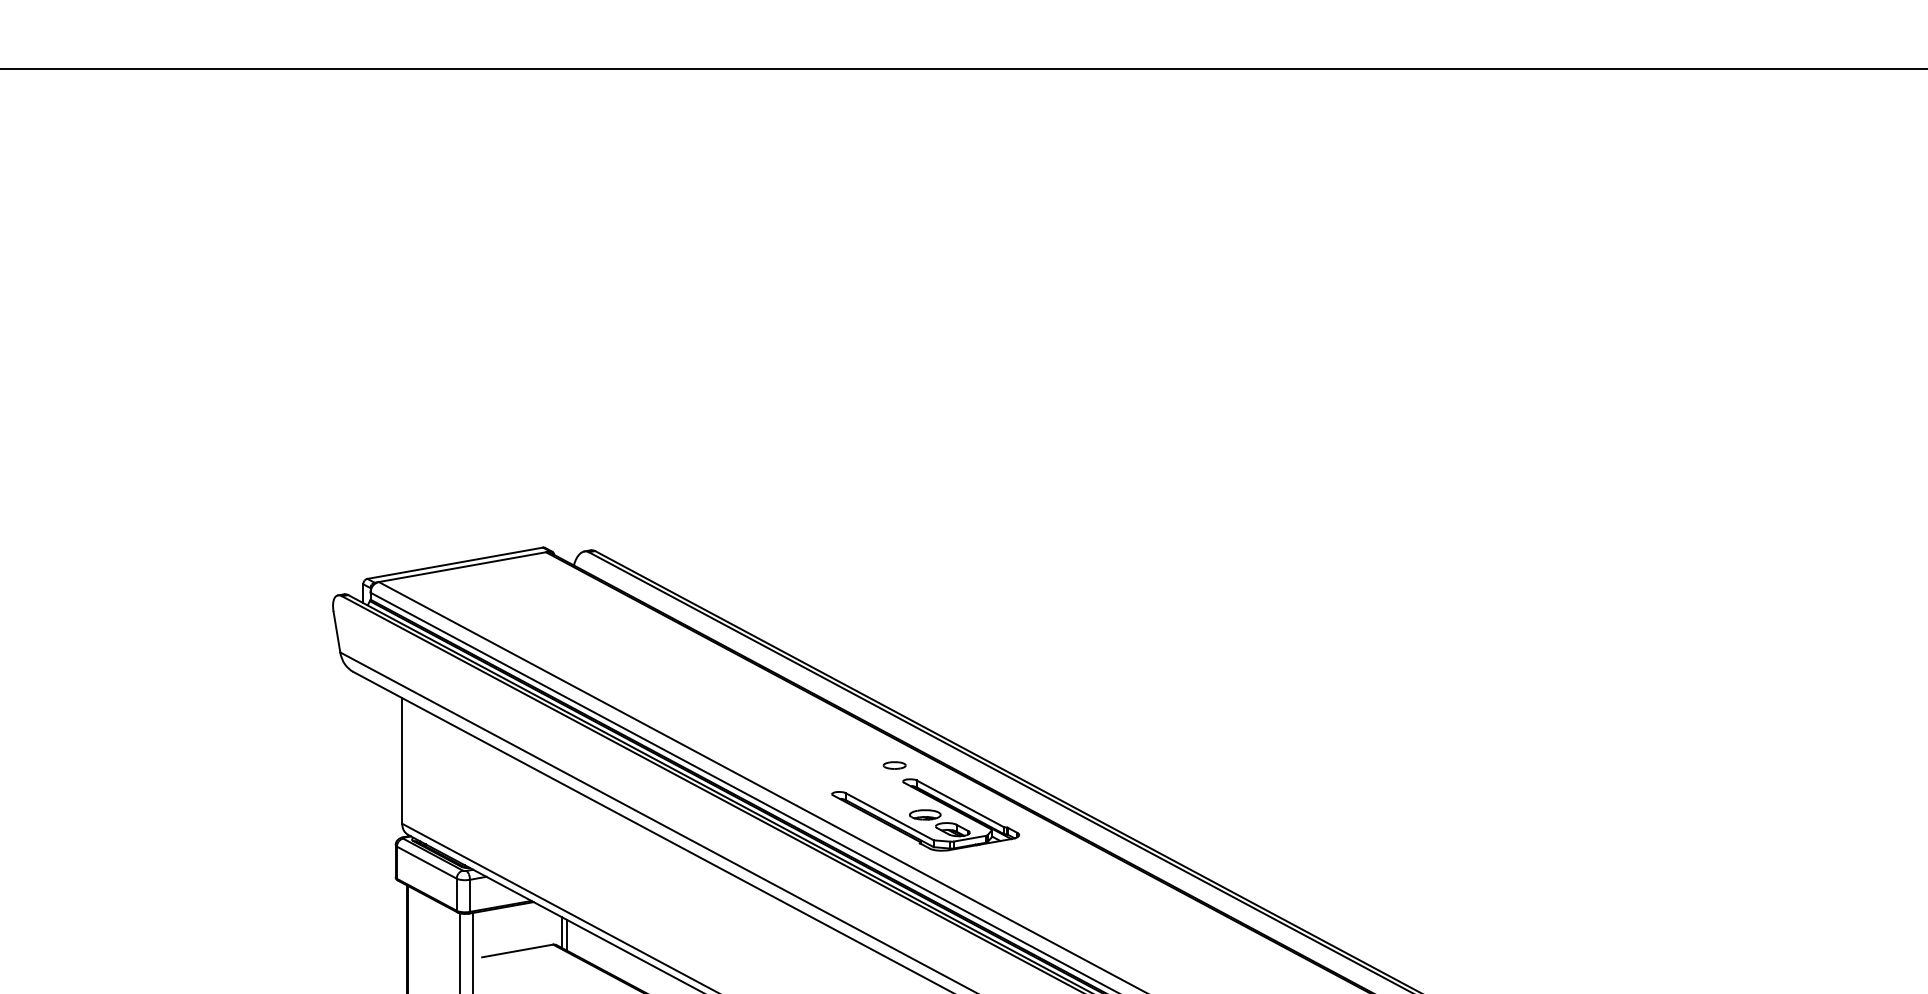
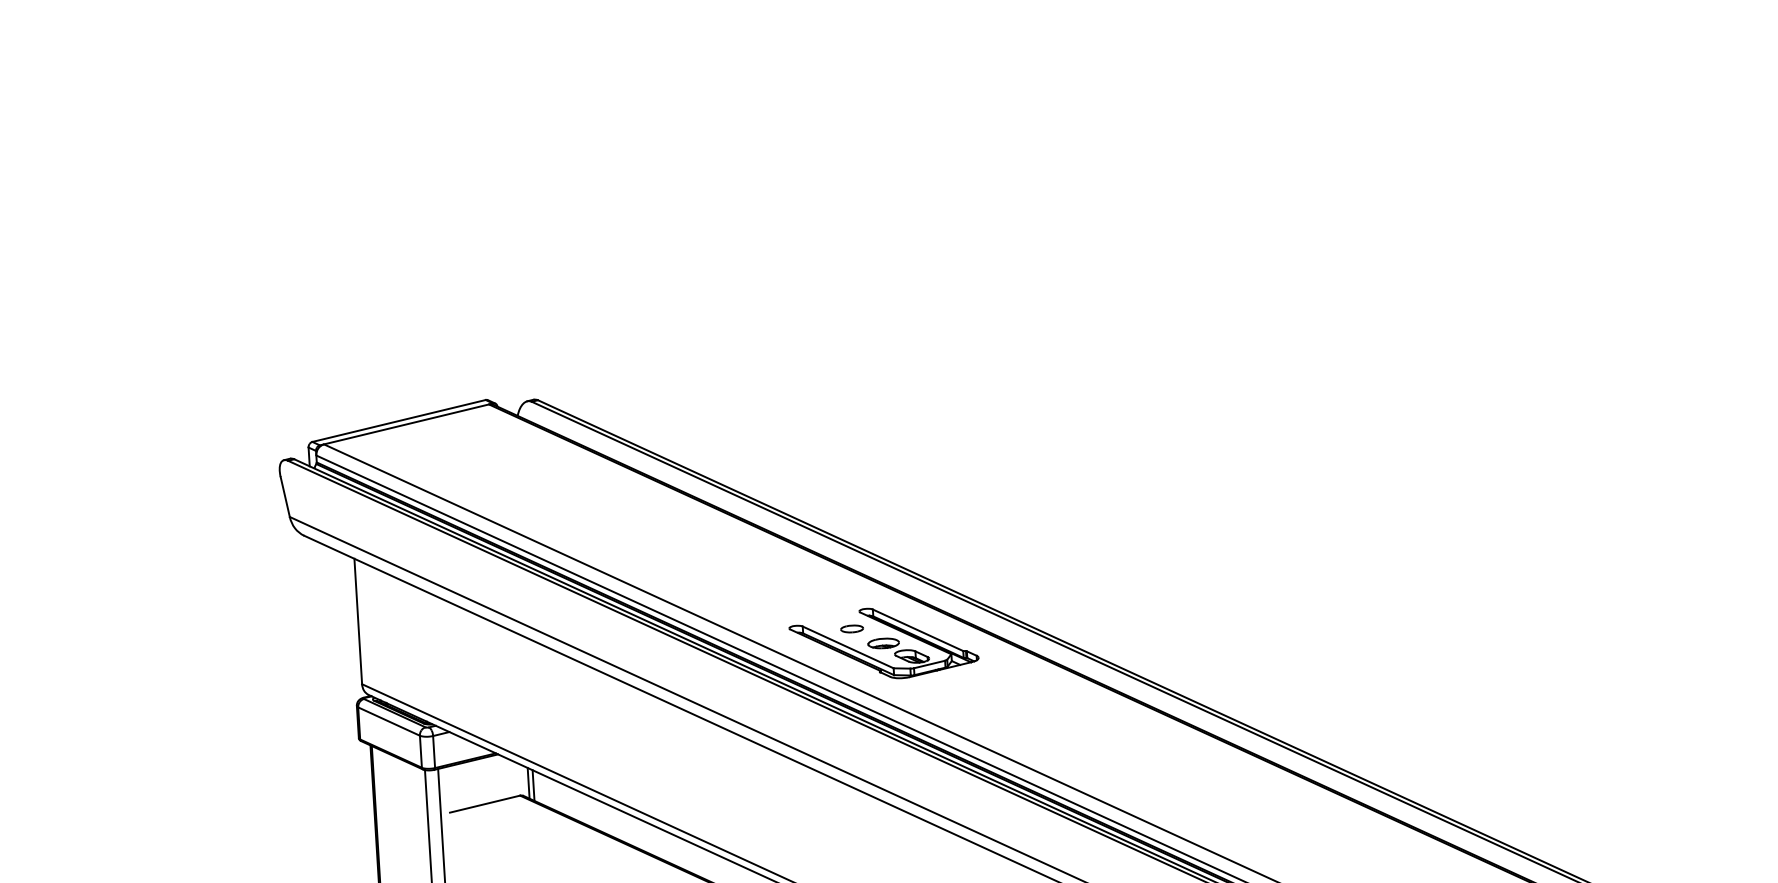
part: (894, 765) -> (851, 628), moved

